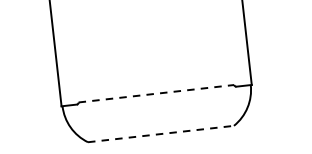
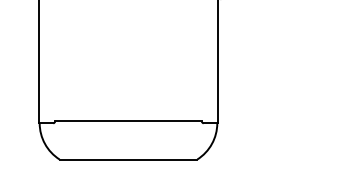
line: (156, 93) -> (128, 121), dashed -> solid
line: (160, 134) -> (128, 159), dashed -> solid

